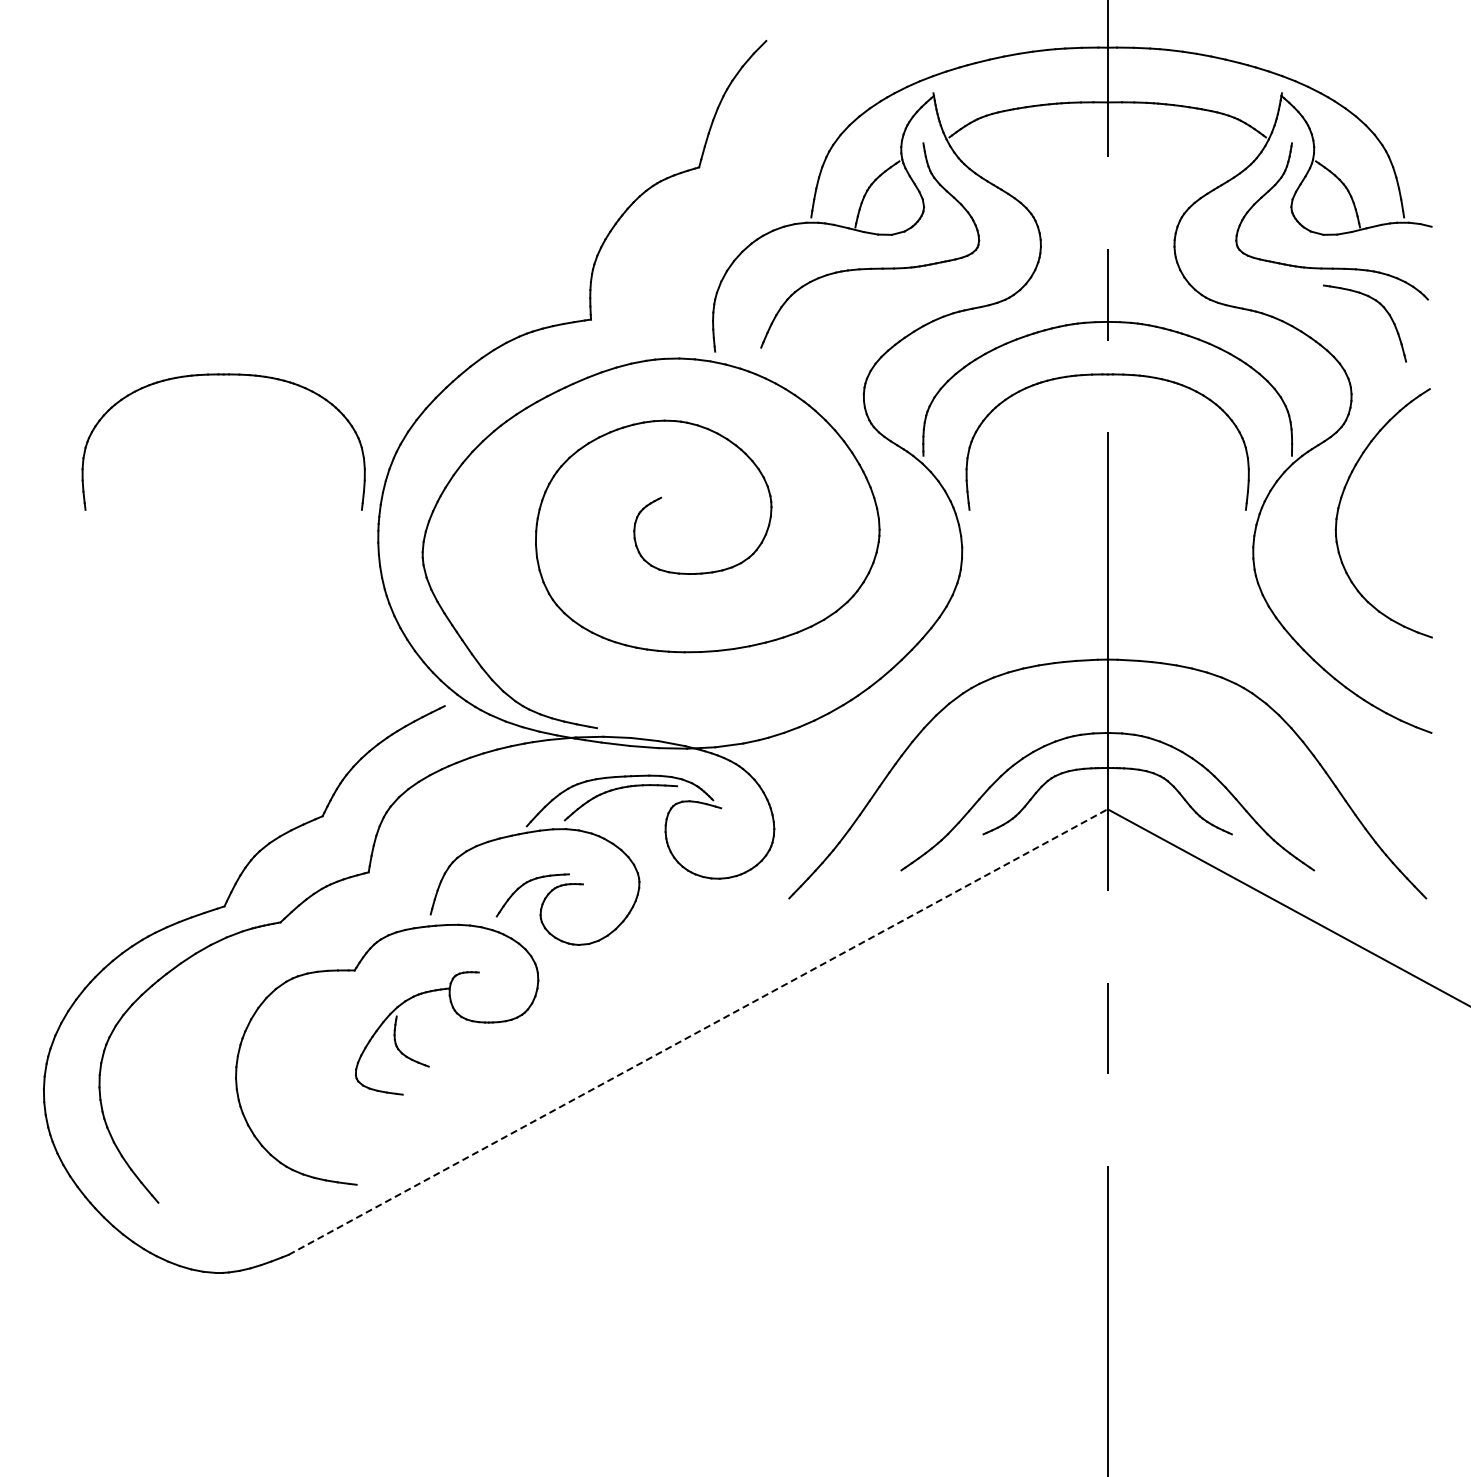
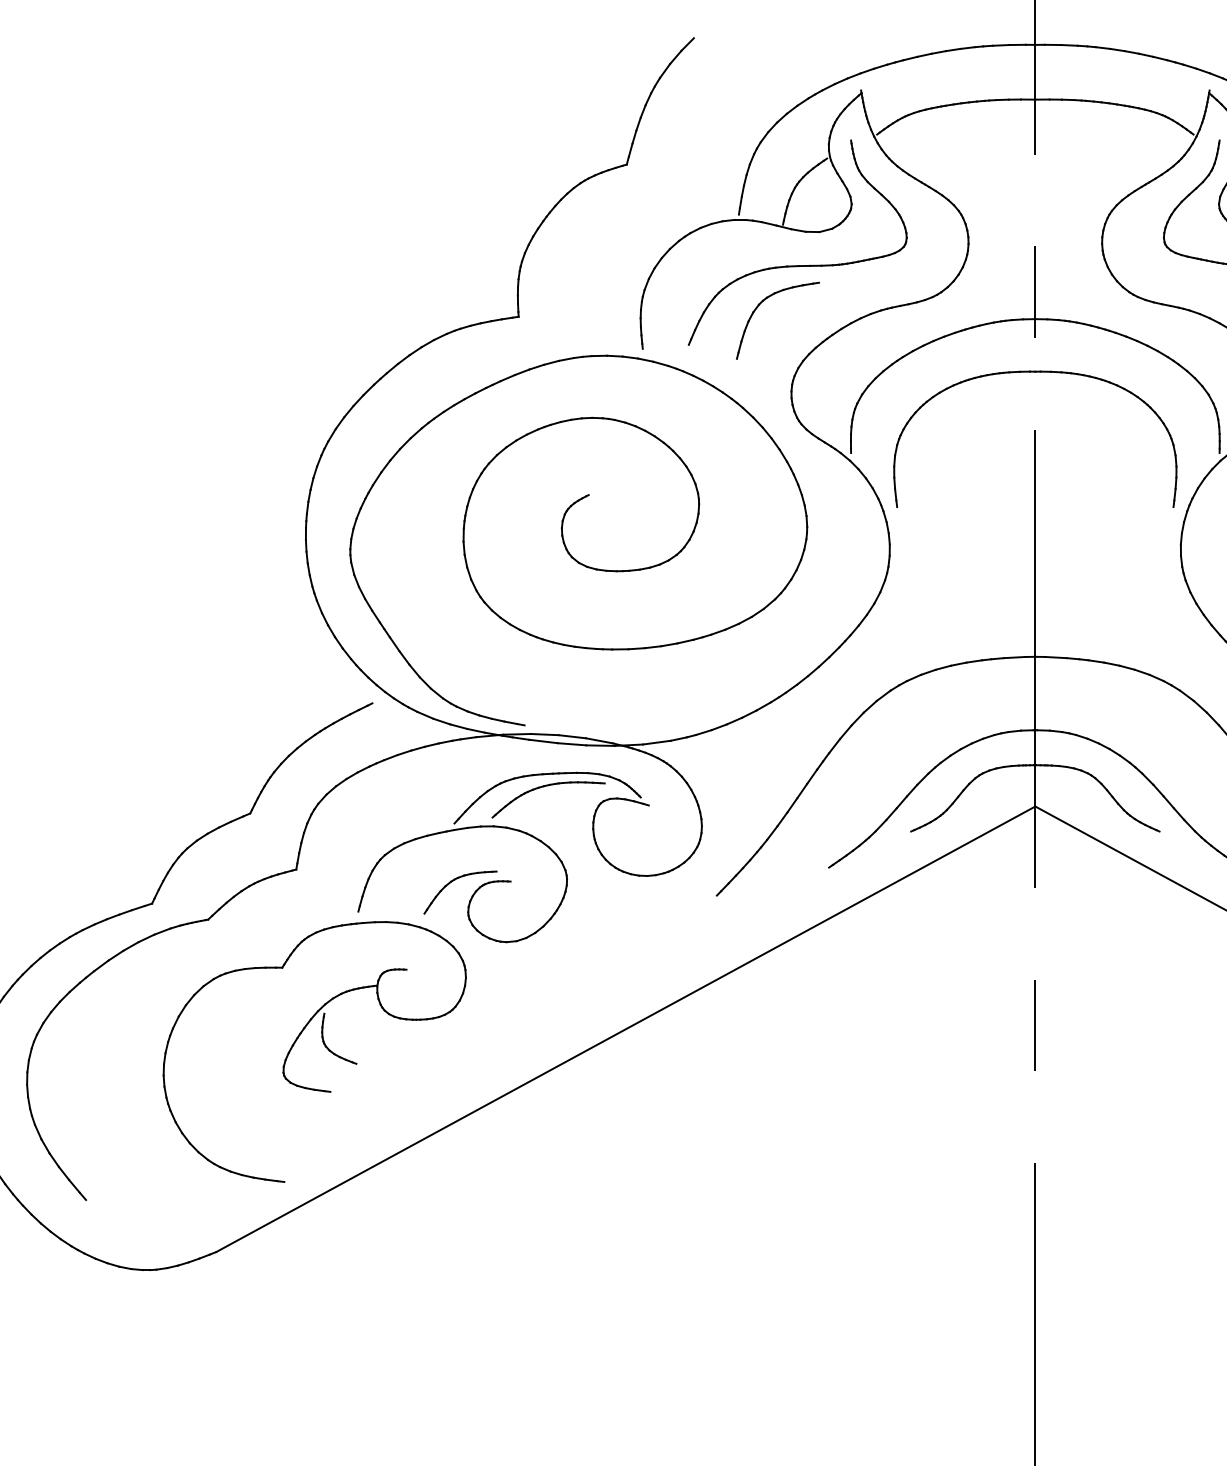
part: (831, 309) -> (759, 306), added
part: (223, 375) -> (151, 372), removed
line: (698, 1031) -> (626, 1028), dashed -> solid

